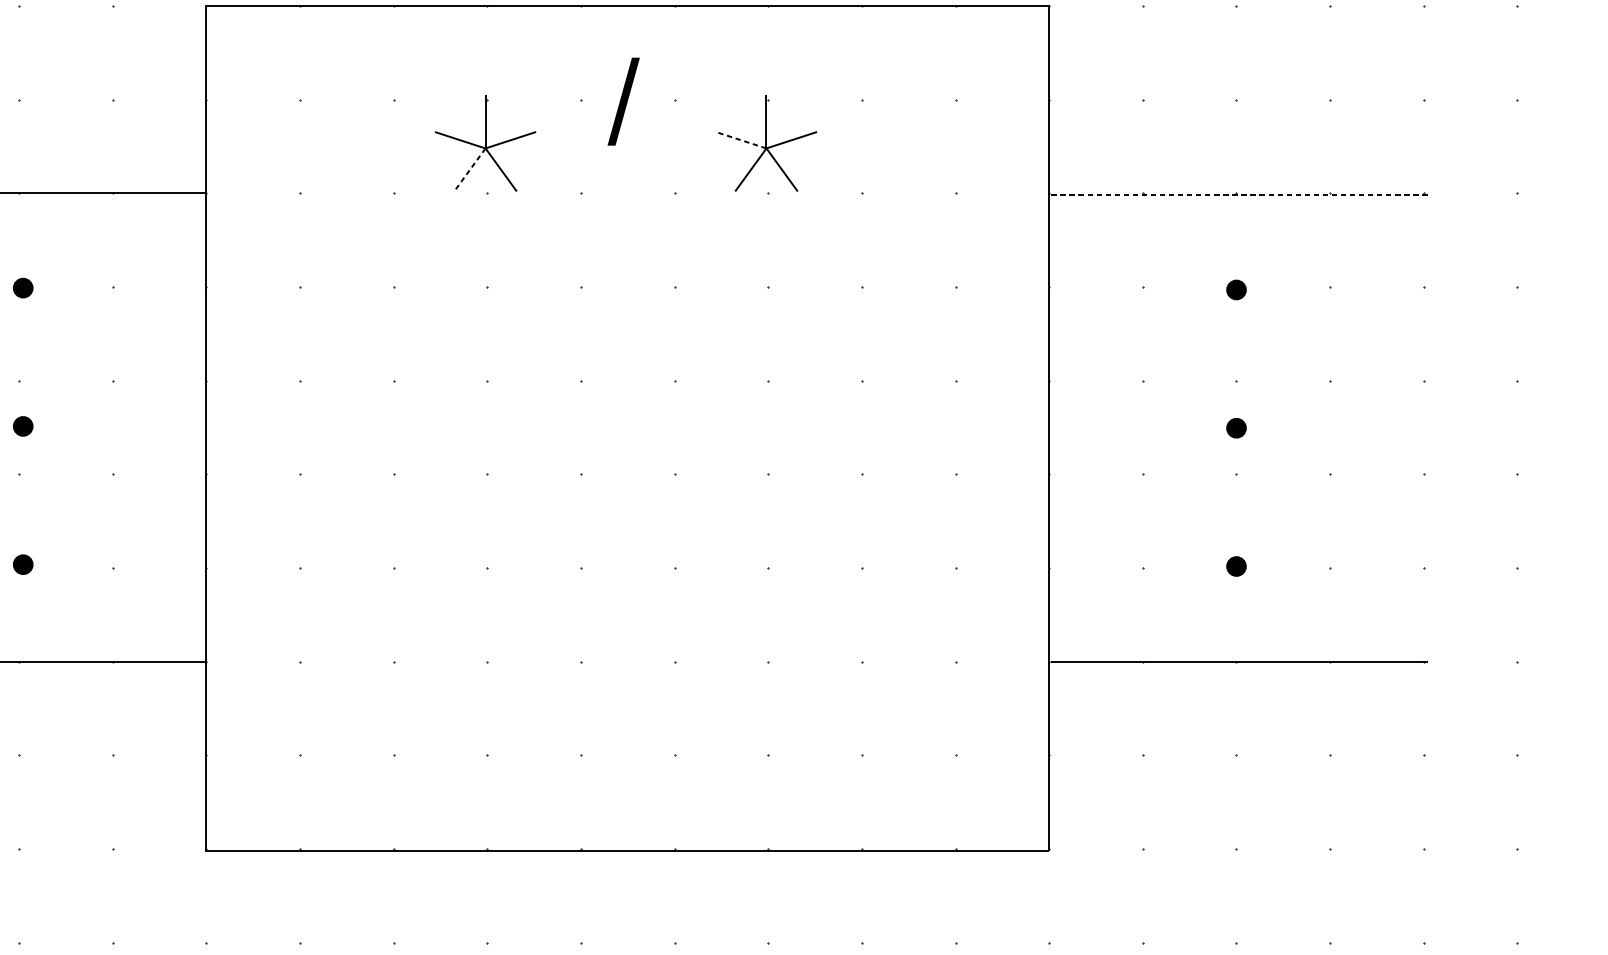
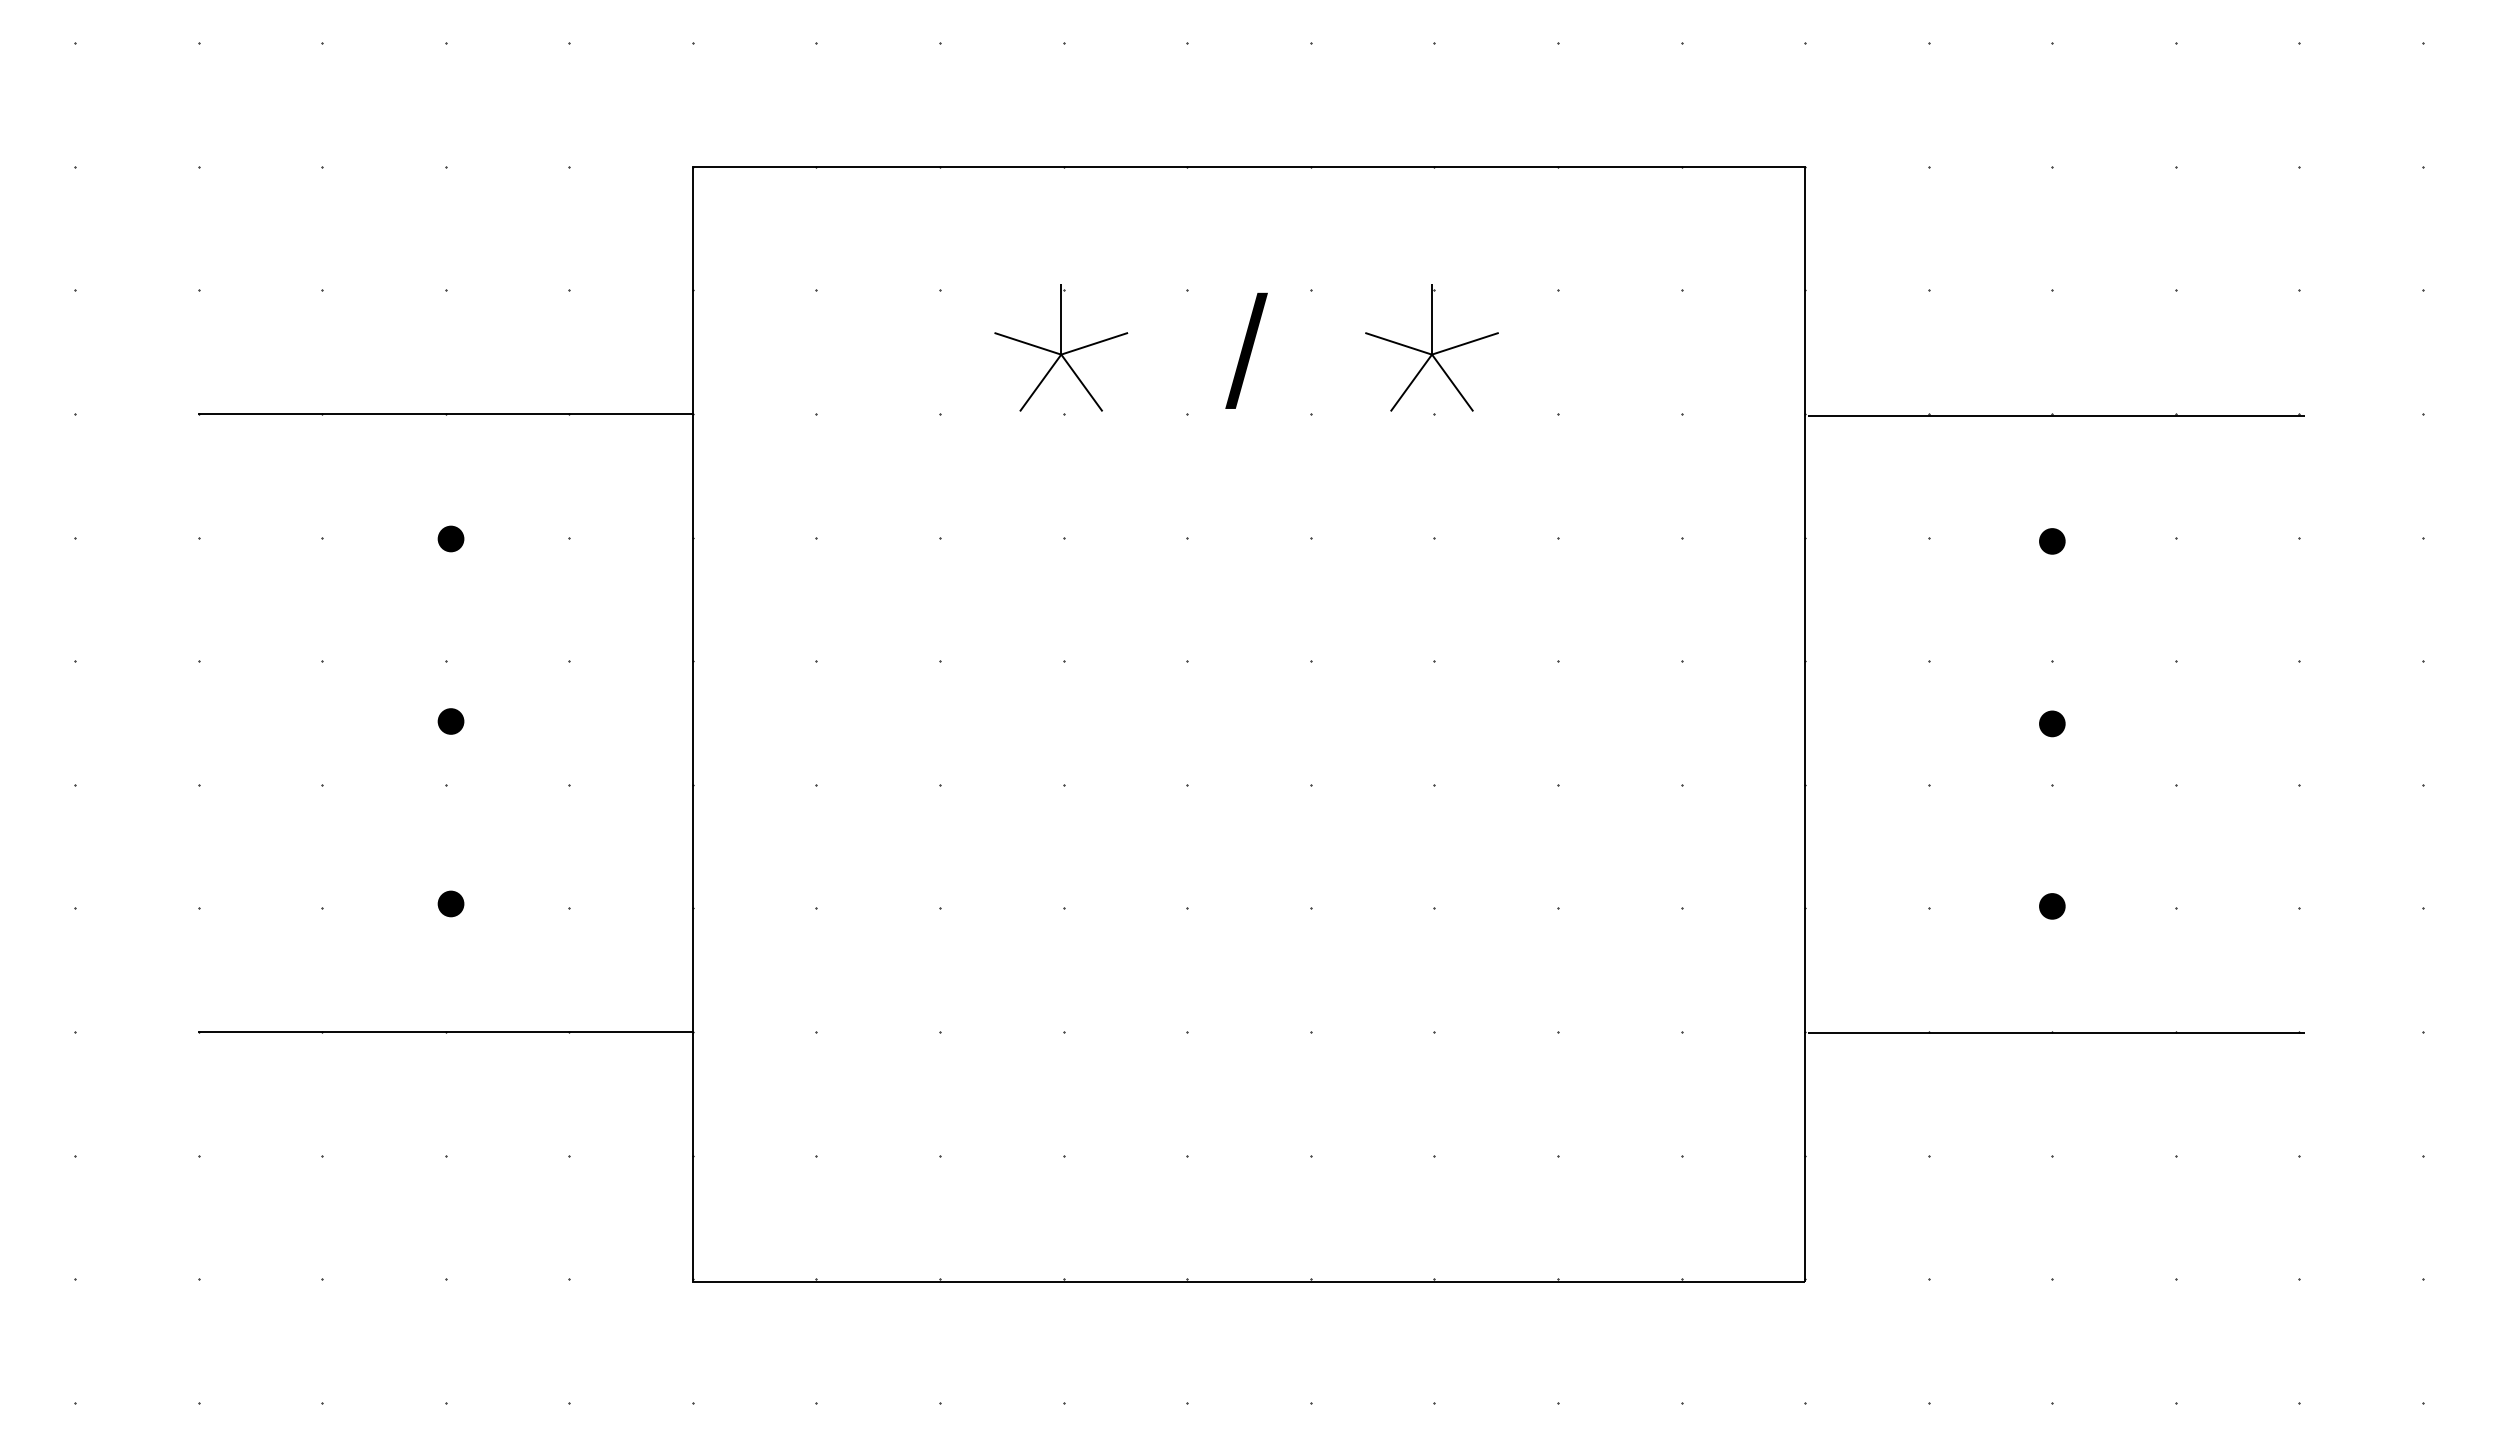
text: (623, 101) -> (1246, 350), moved
line: (741, 140) -> (1398, 343), dashed -> solid
line: (469, 170) -> (1040, 383), dashed -> solid
line: (1239, 194) -> (2056, 415), dashed -> solid

